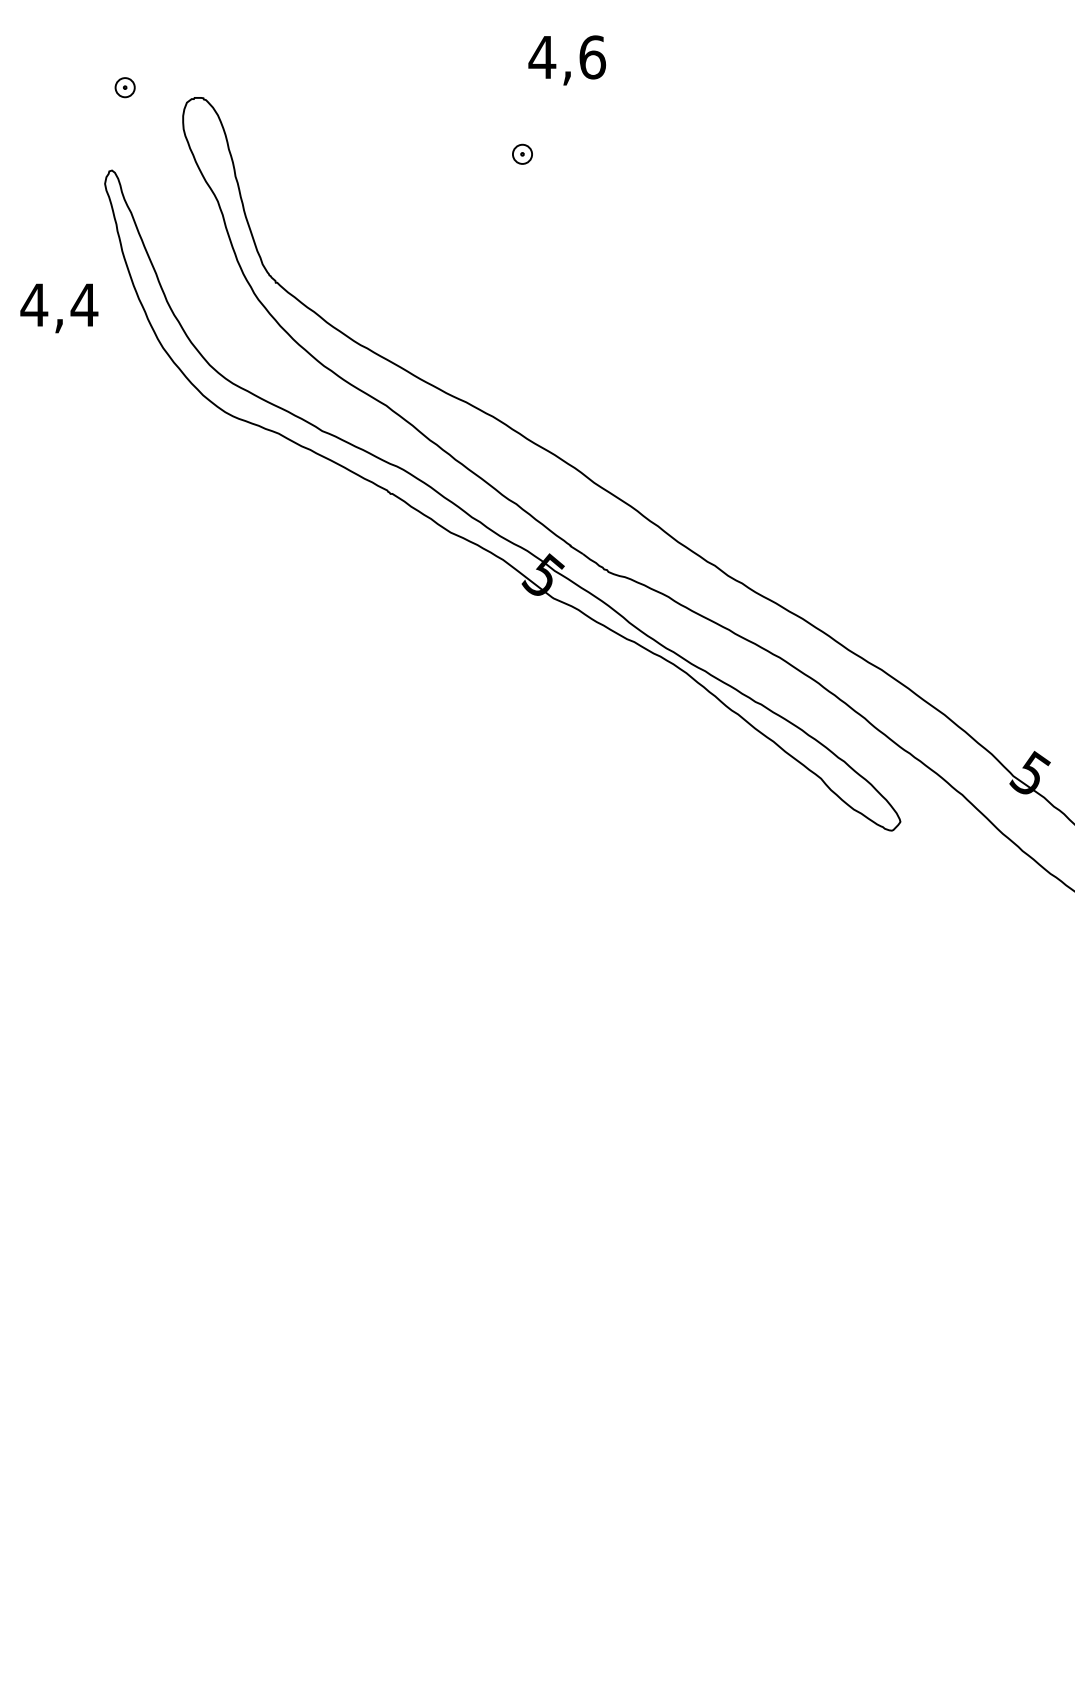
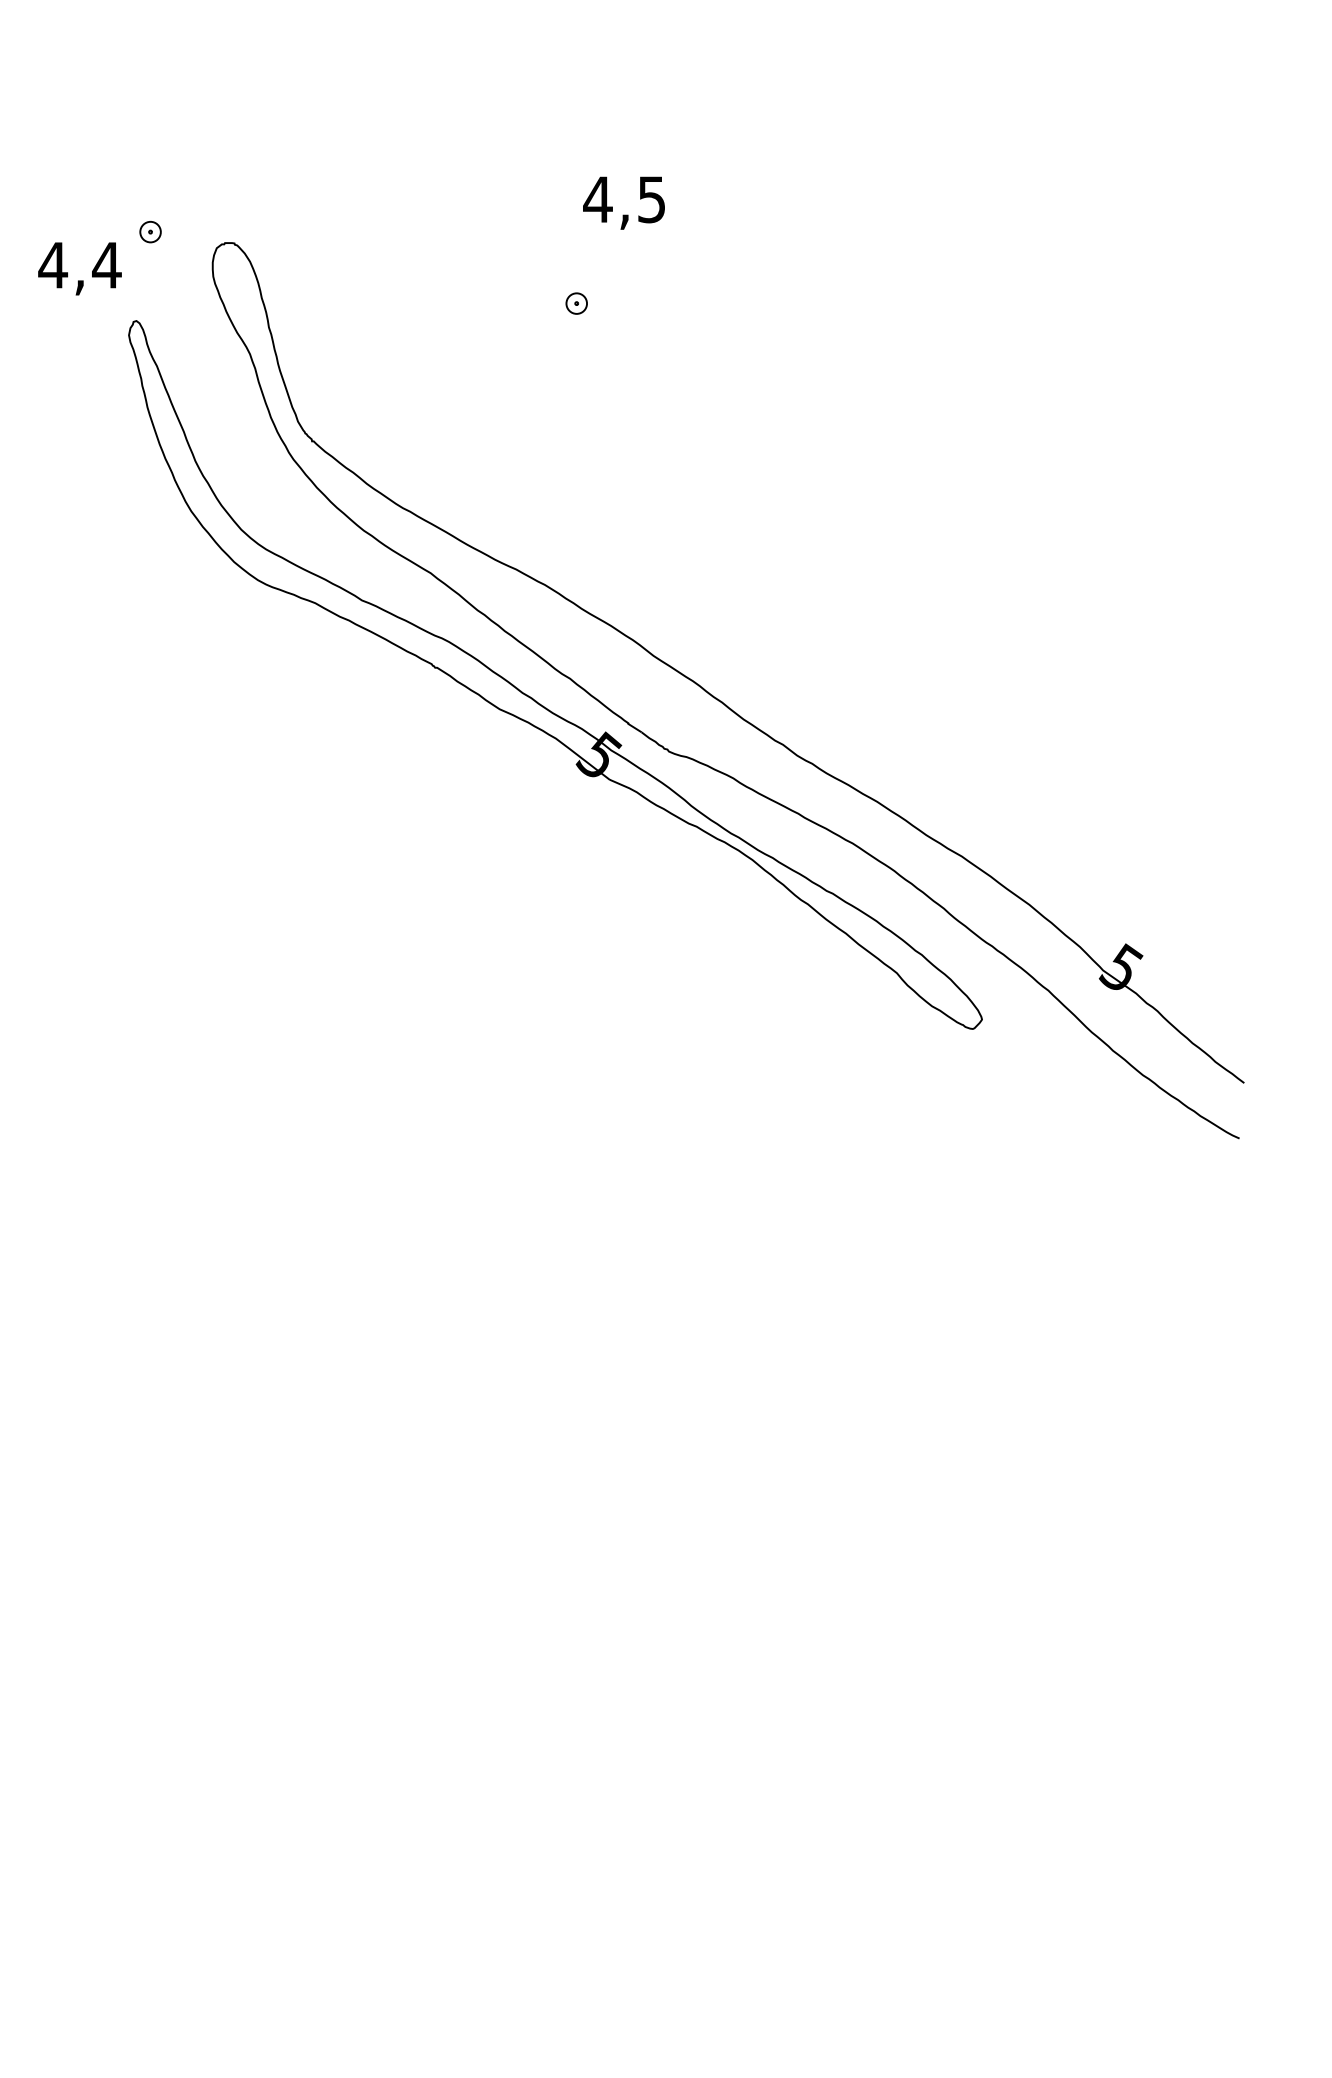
text: (593, 57) -> (652, 199), 4,6 -> 4,5
text: (58, 308) -> (79, 268), moved

